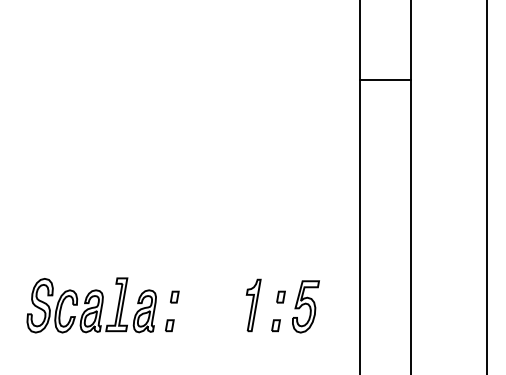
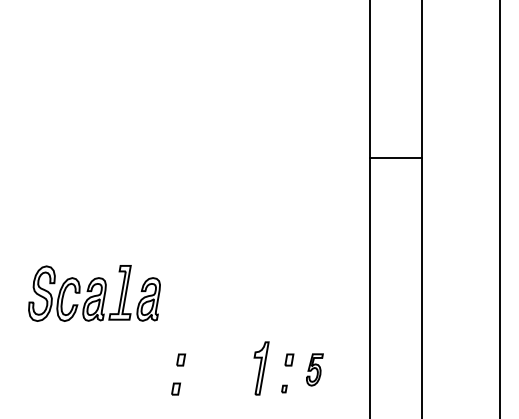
line: (385, 79) -> (395, 157), moved
part: (91, 305) -> (94, 293), moved
part: (305, 306) -> (314, 369), size x0.6
part: (276, 325) -> (284, 388), size x0.6

